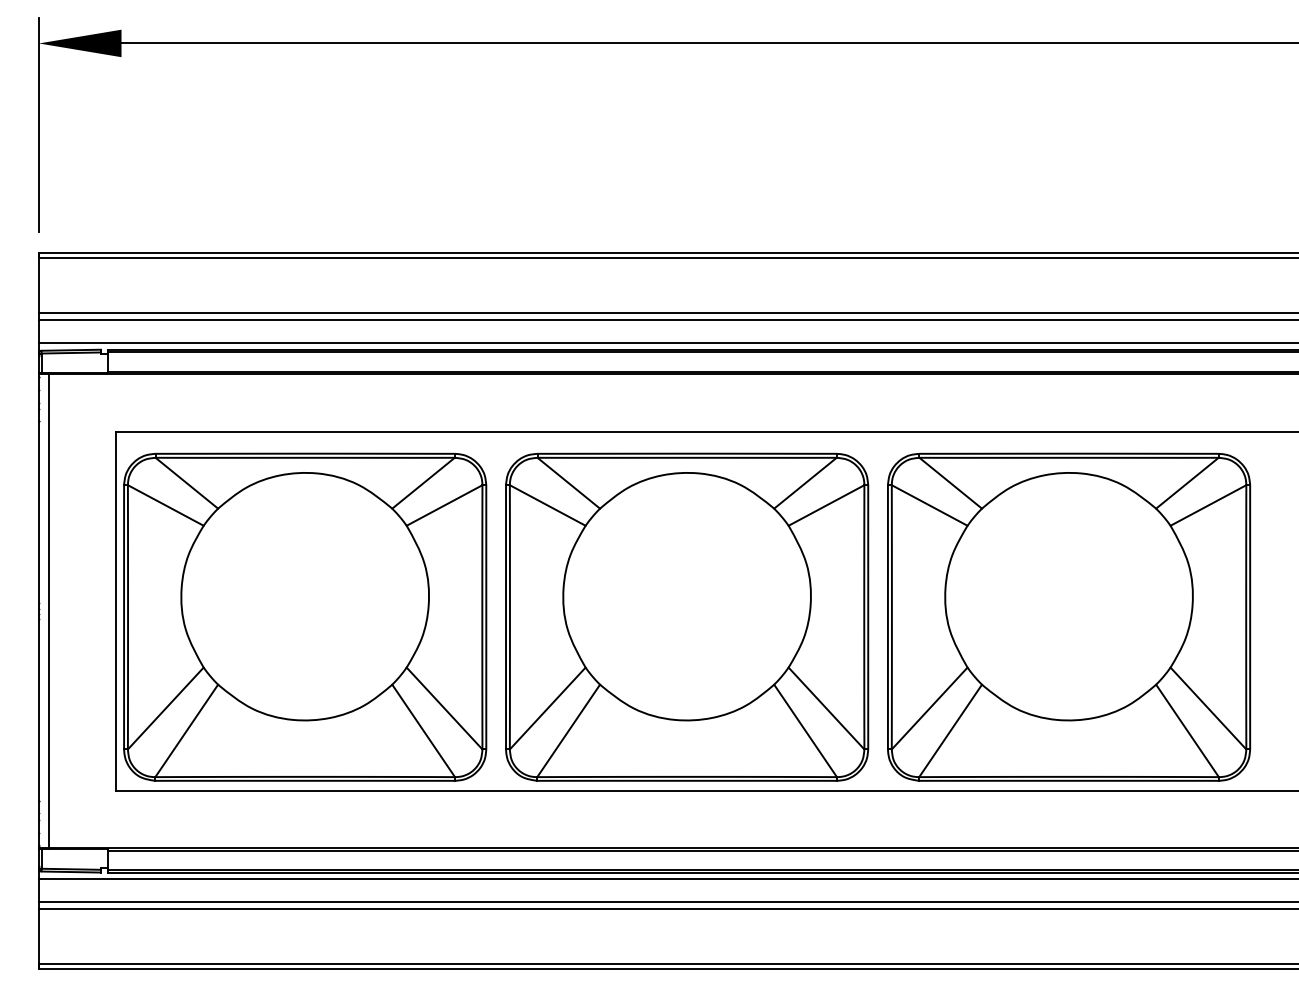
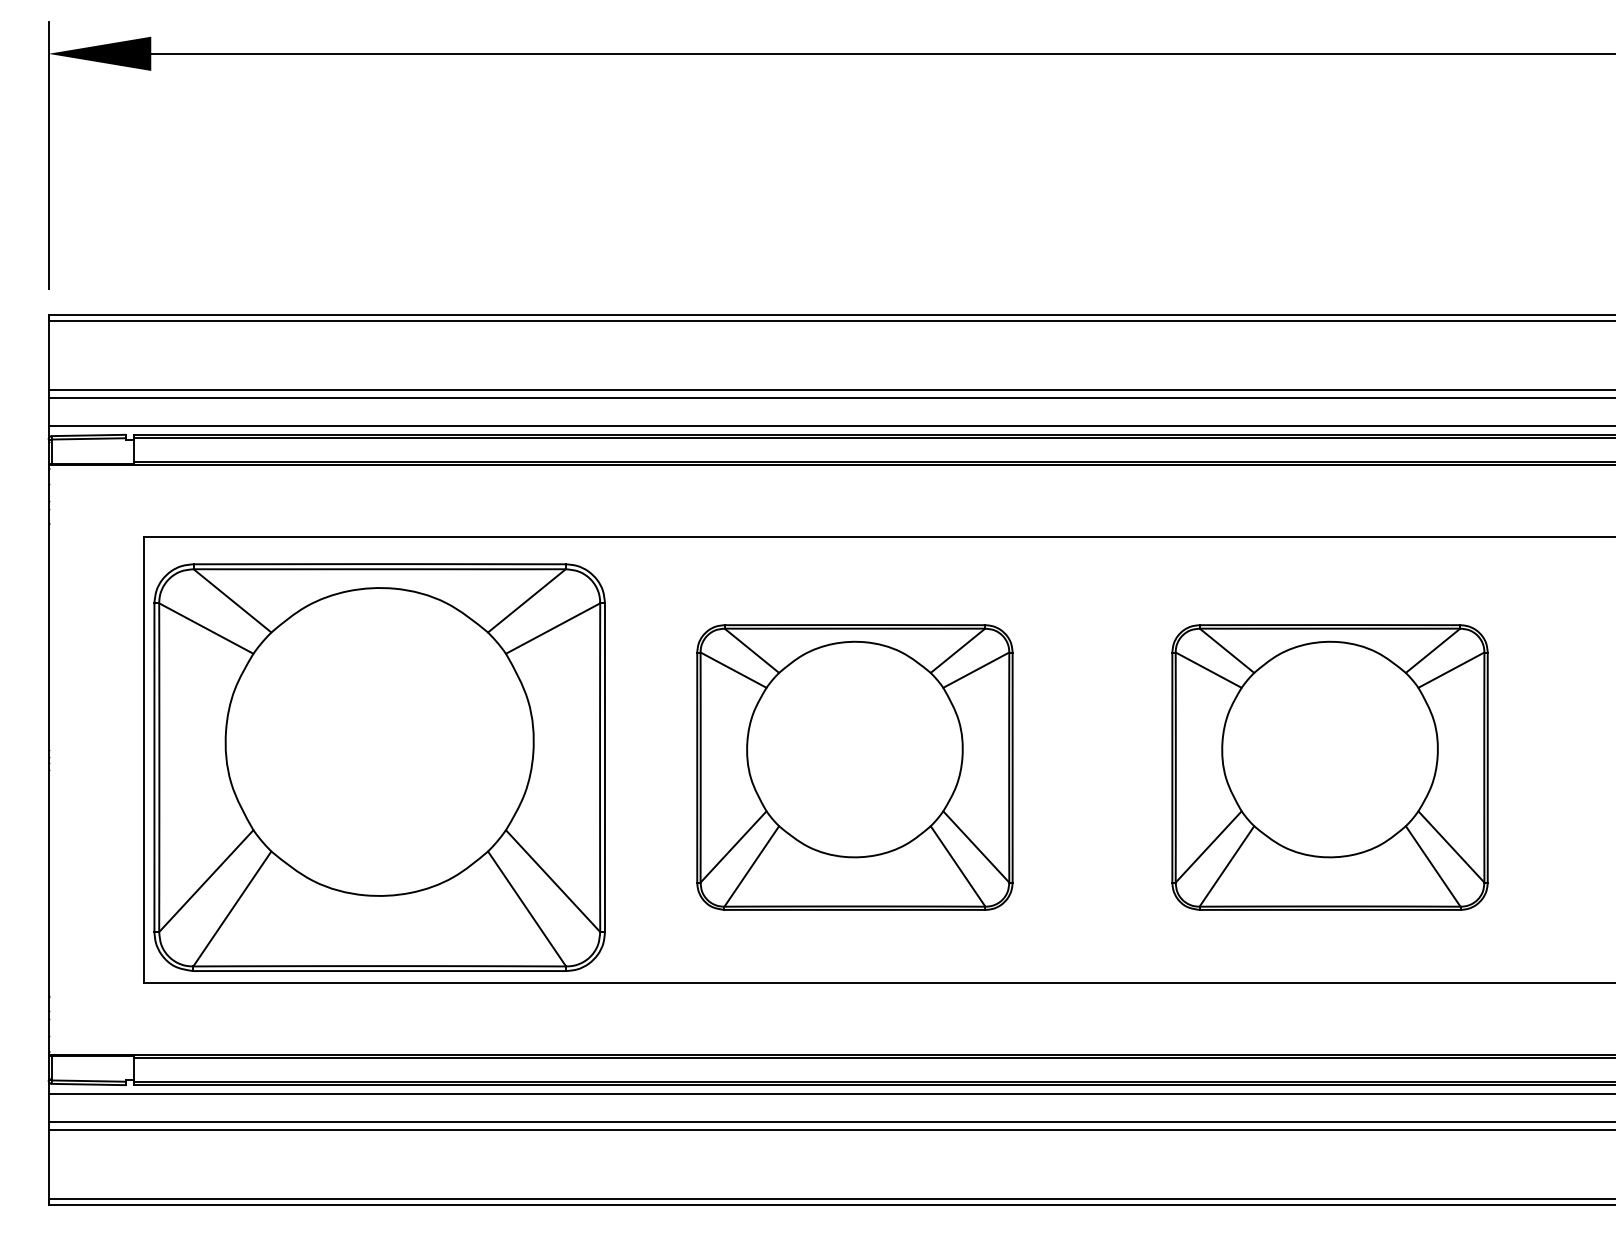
line: (48, 611) -> (60, 760), removed
part: (687, 616) -> (855, 766), size x0.7
part: (1069, 616) -> (1330, 766), size x0.7

